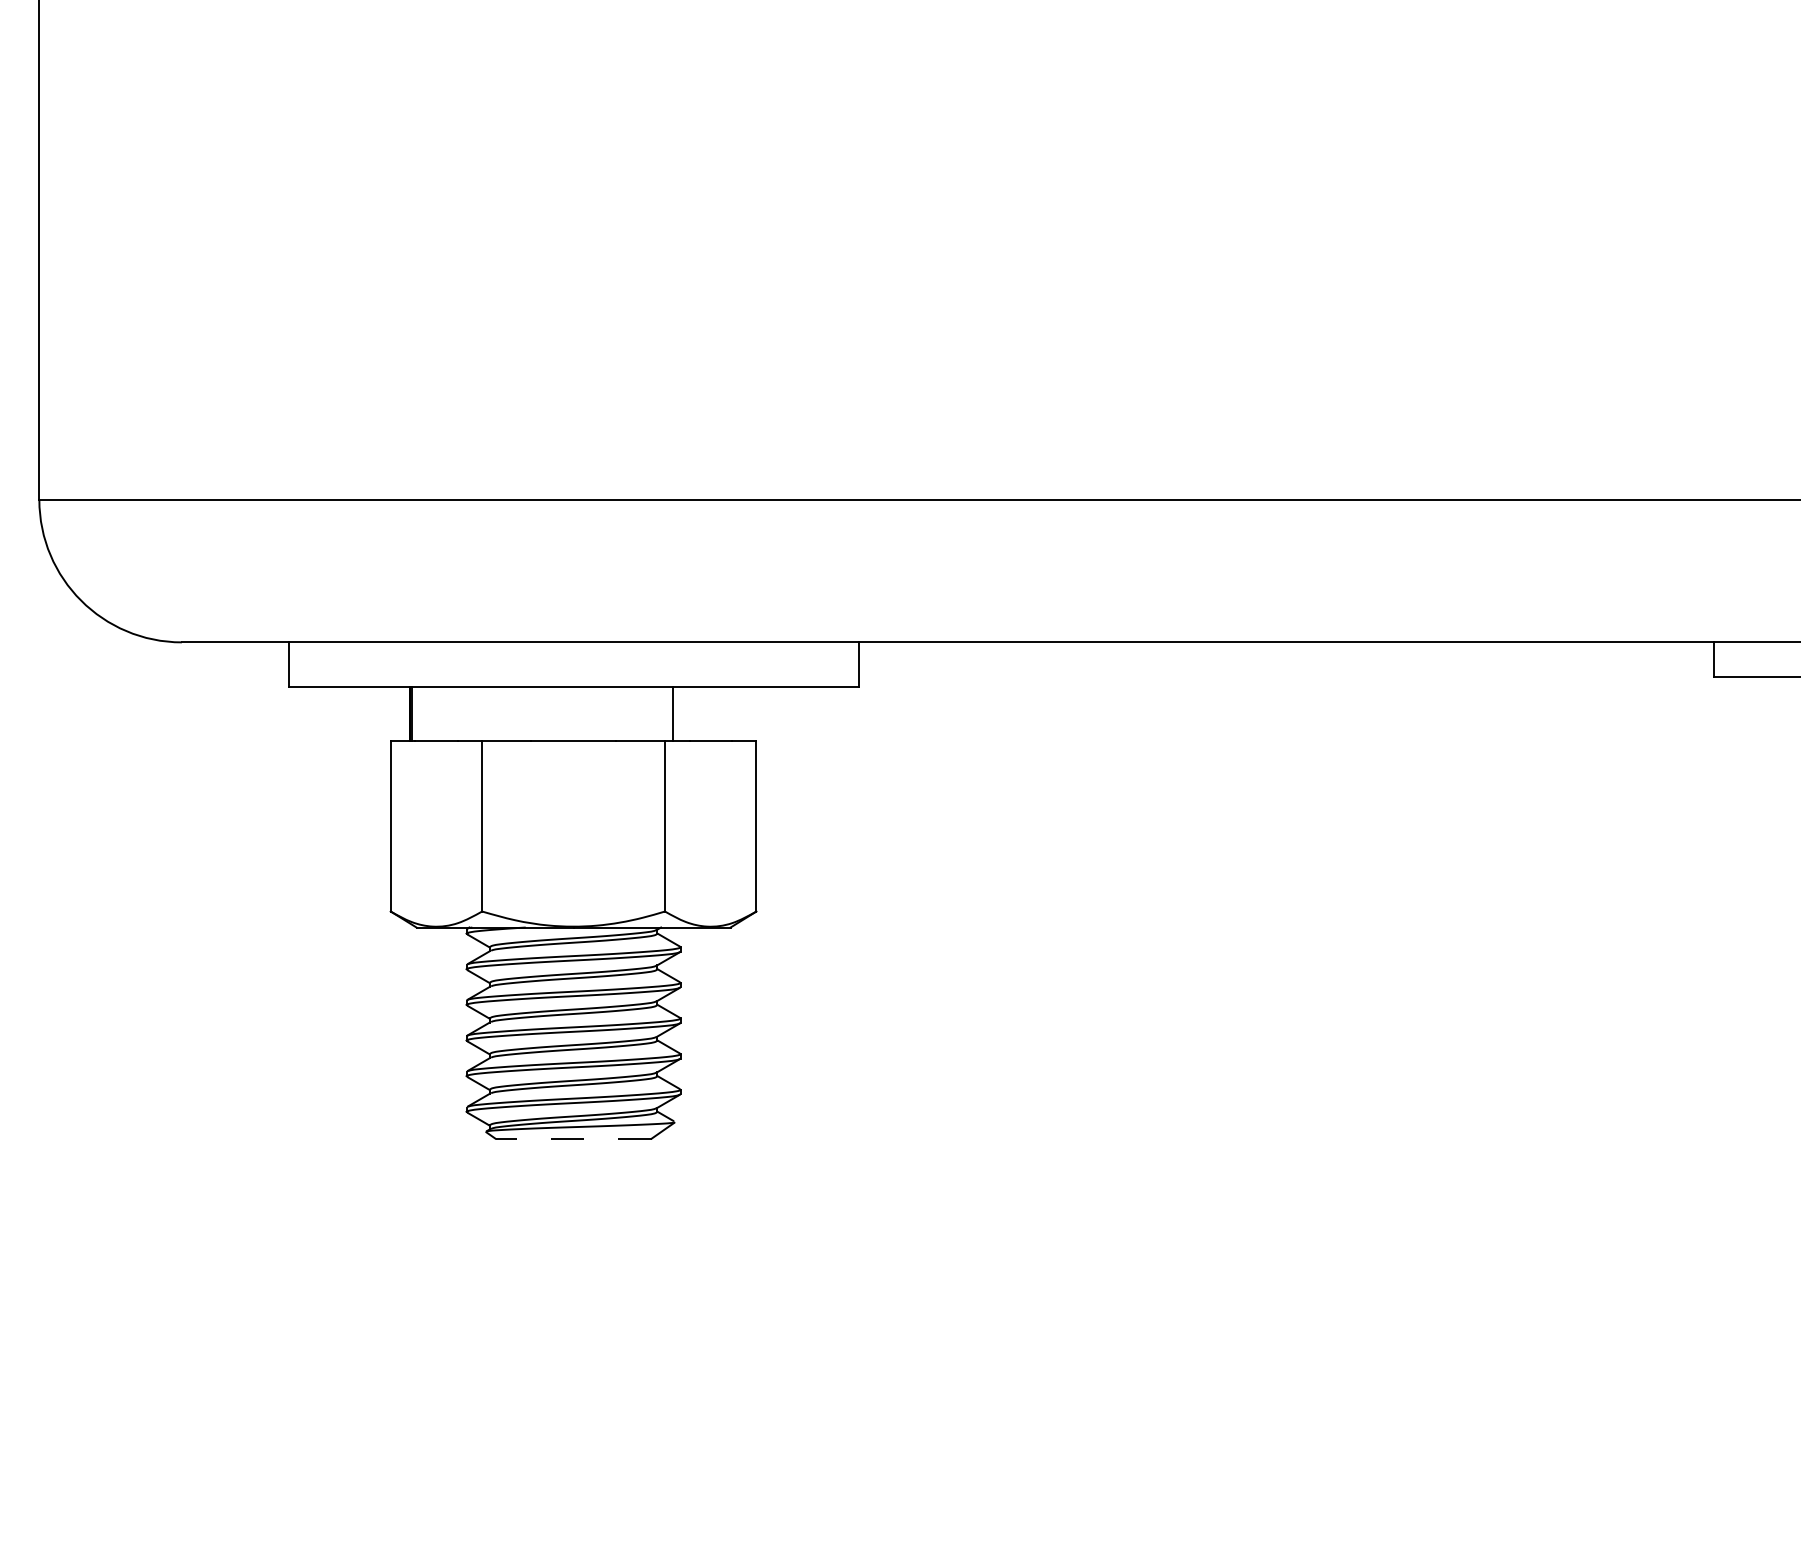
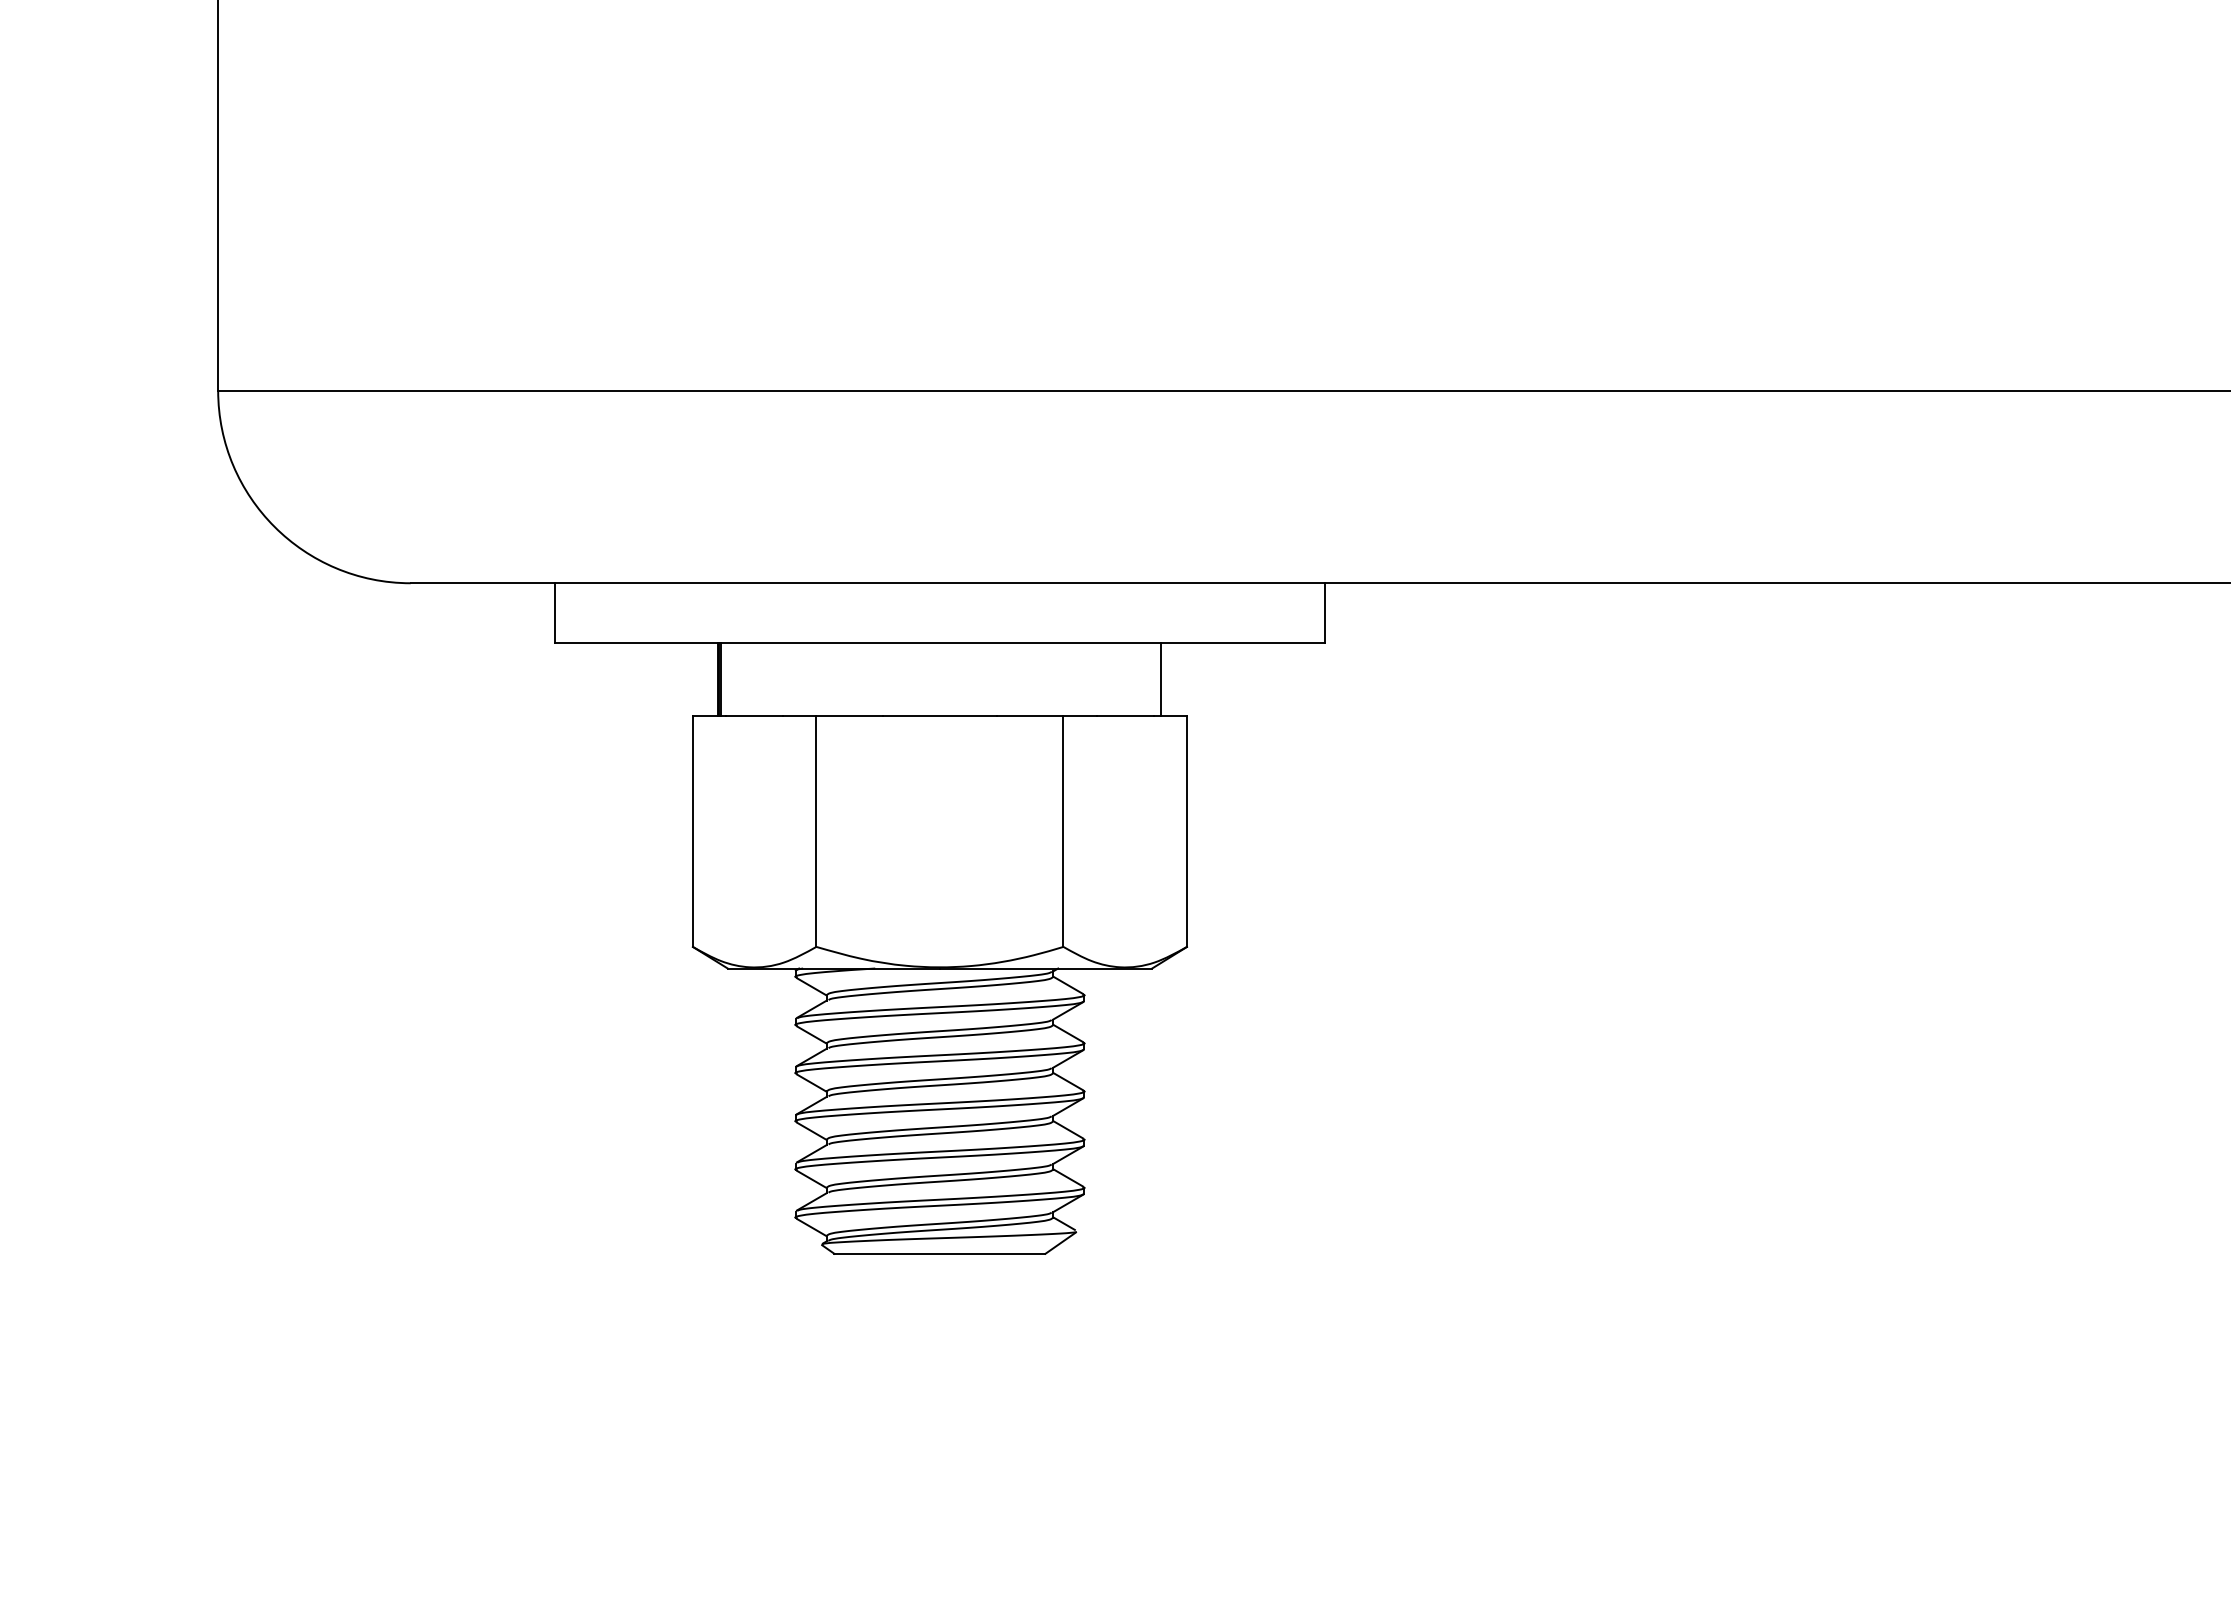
line: (672, 713) -> (1161, 679), moved
line: (573, 1138) -> (939, 1253), dashed -> solid

